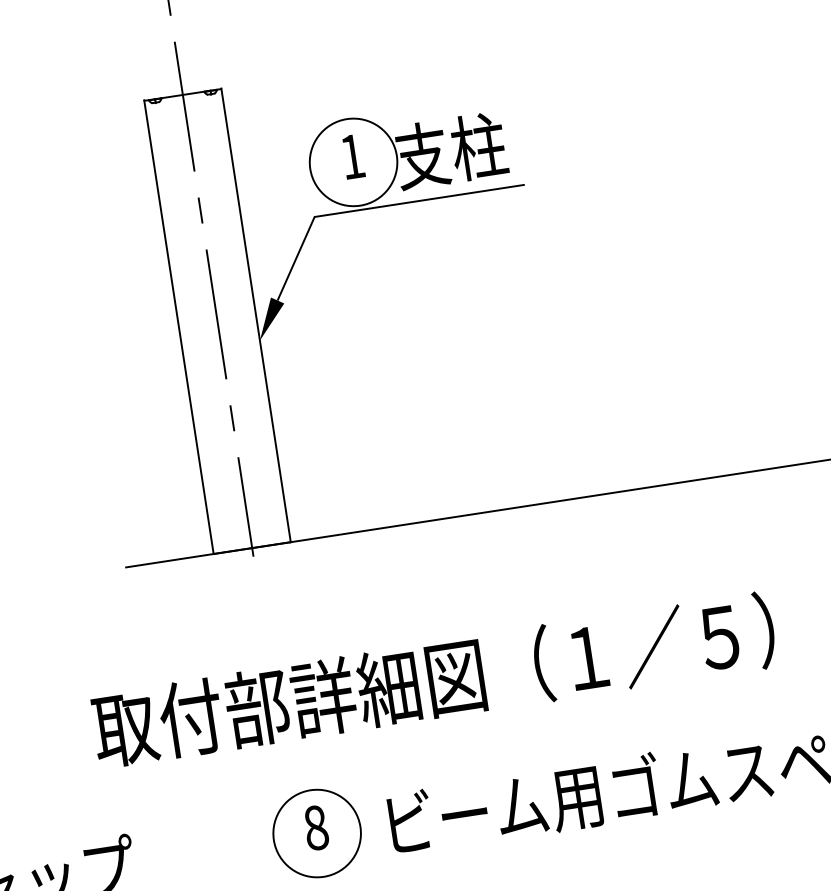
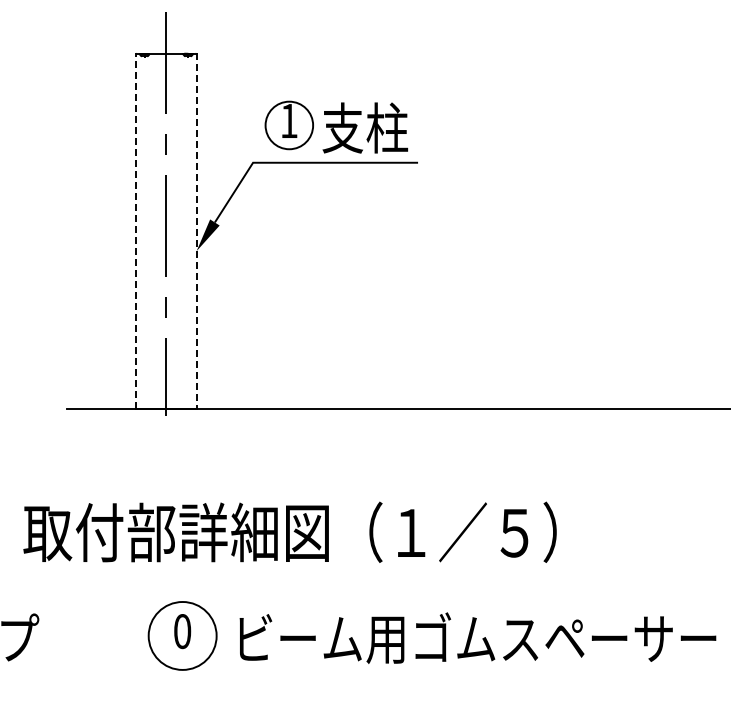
circle: (353, 162) -> (289, 125), size x0.7
line: (255, 315) -> (196, 231), solid -> dashed
line: (179, 326) -> (136, 230), solid -> dashed
text: (316, 827) -> (182, 631), 8 -> 0

